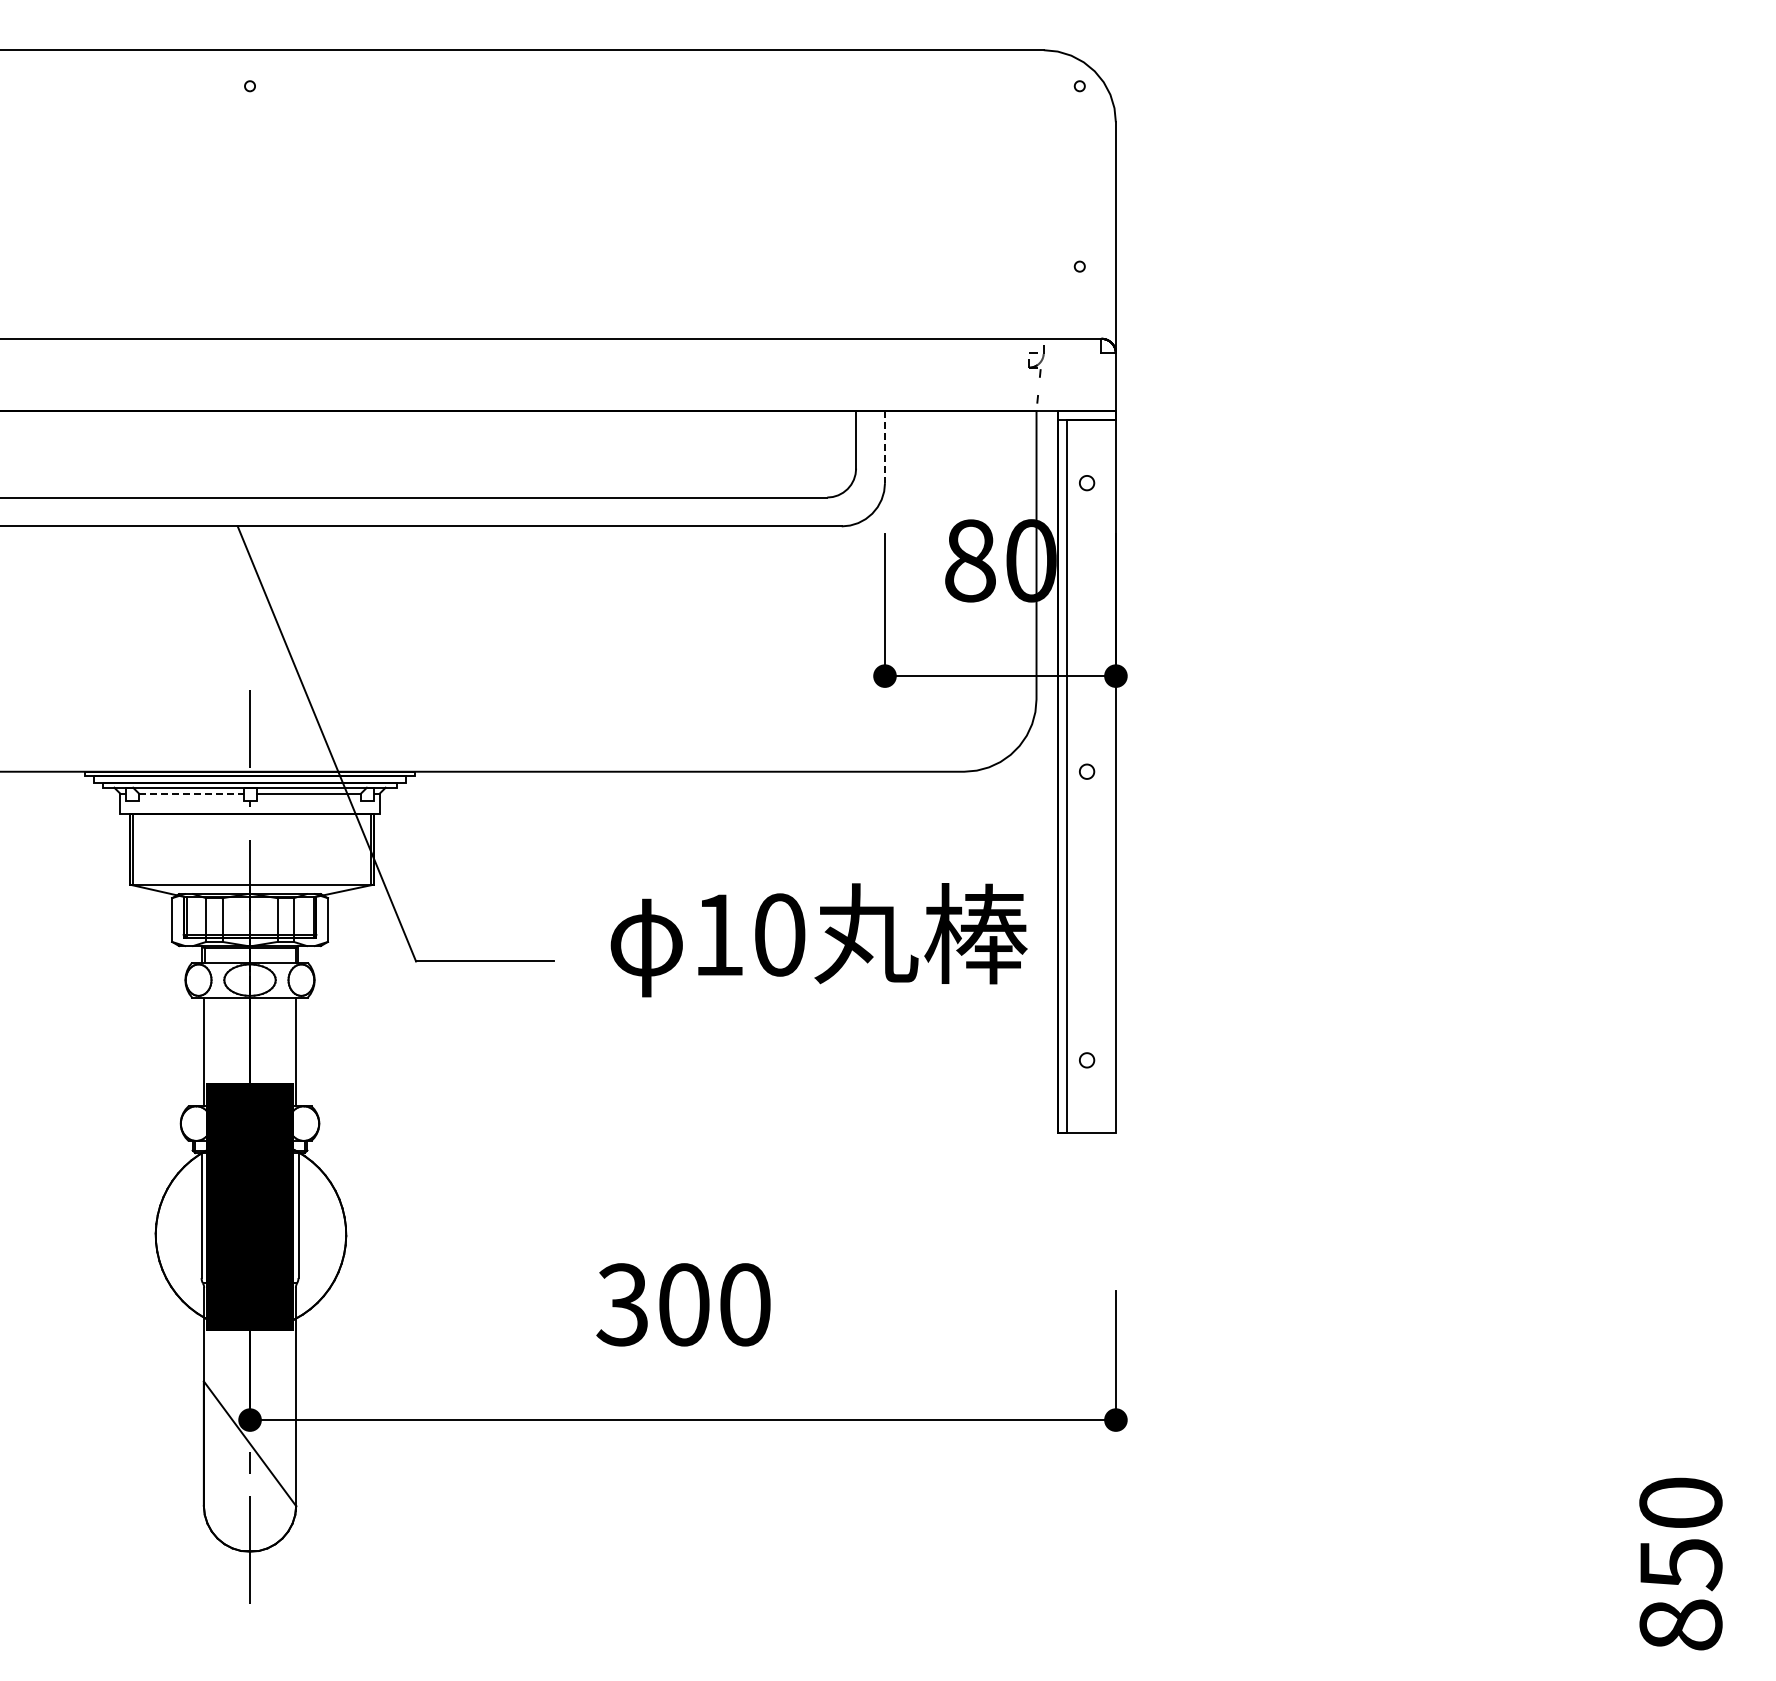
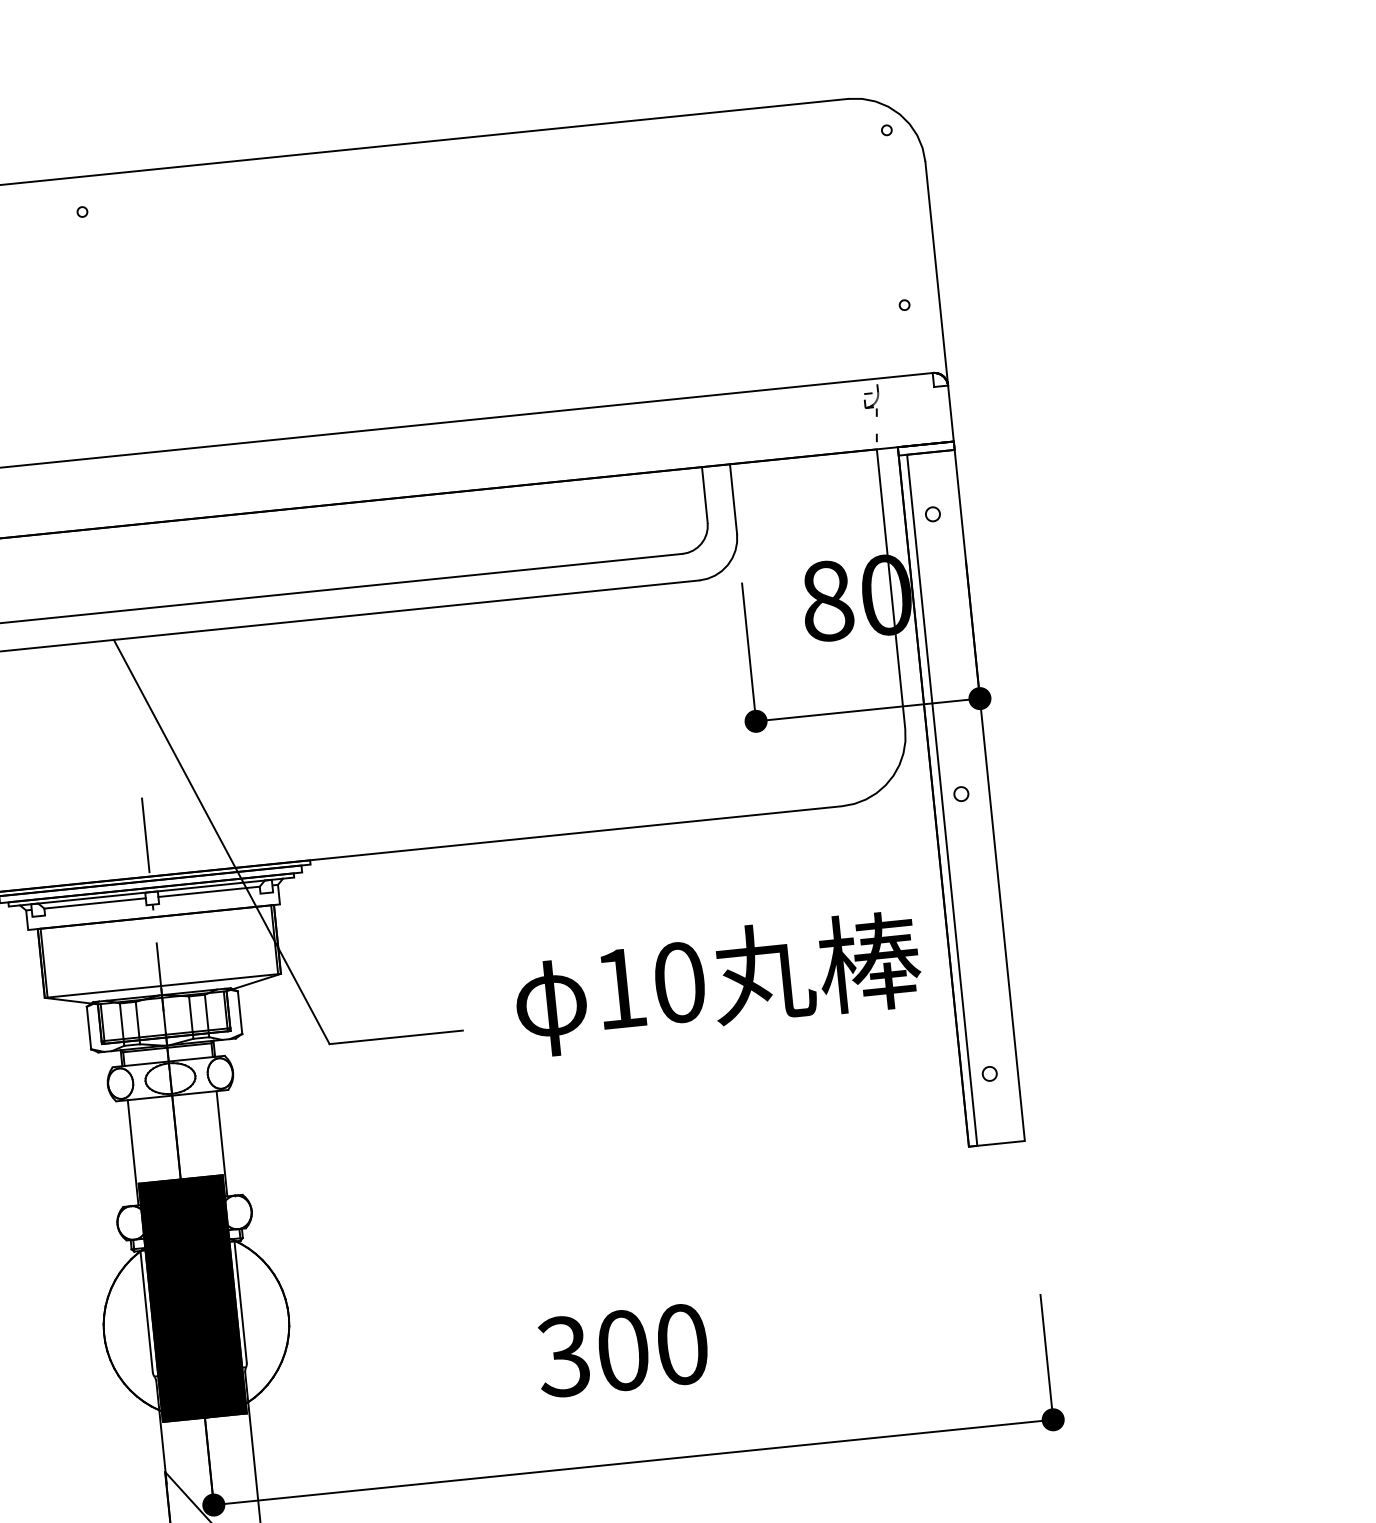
line: (885, 447) -> (734, 499), dashed -> solid
line: (191, 793) -> (95, 903), dashed -> solid

